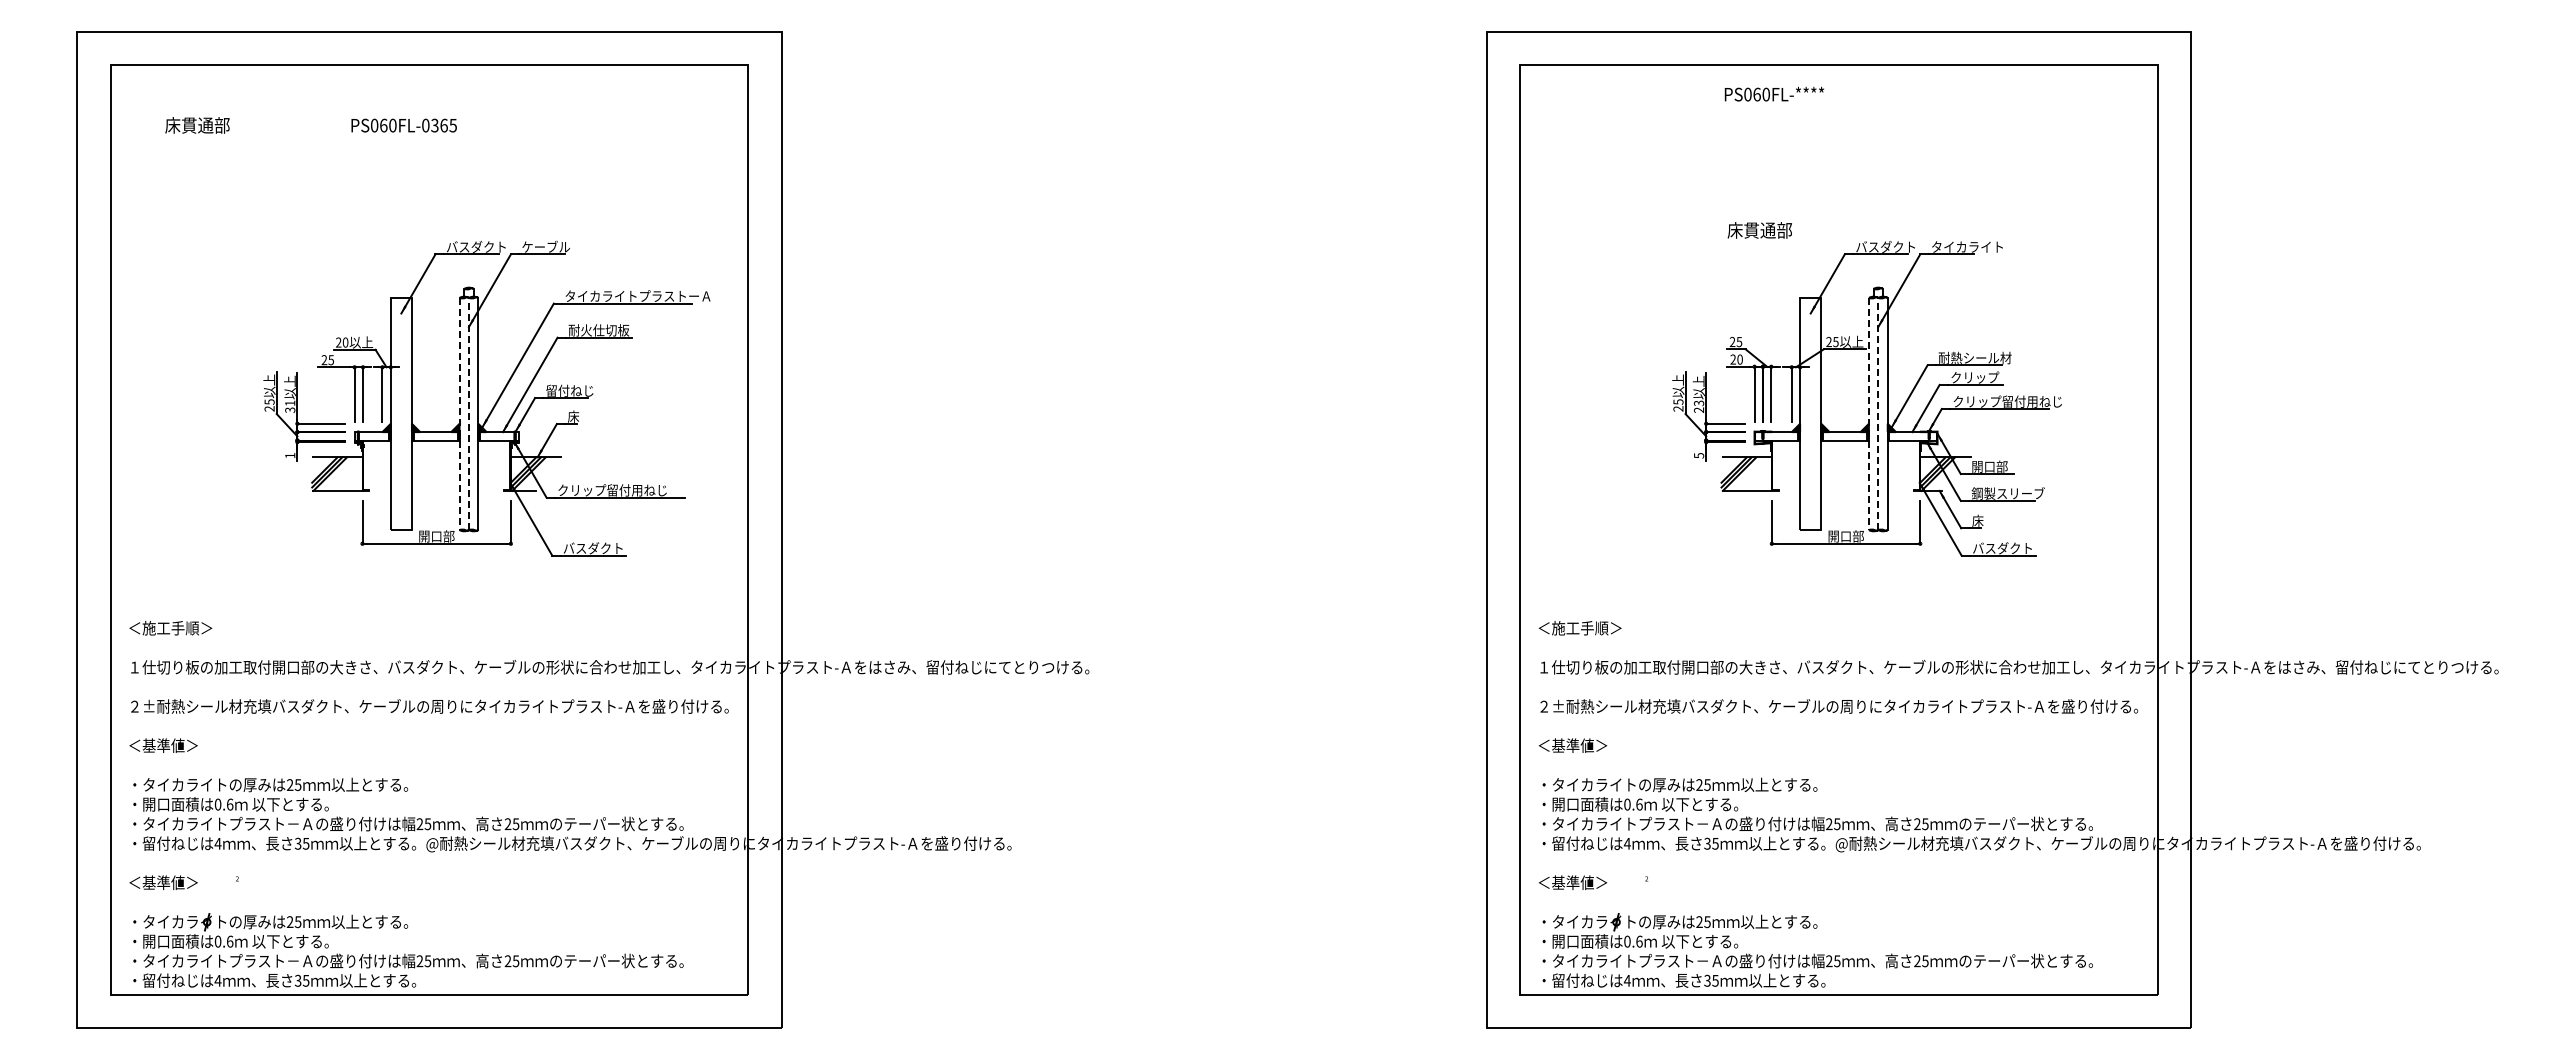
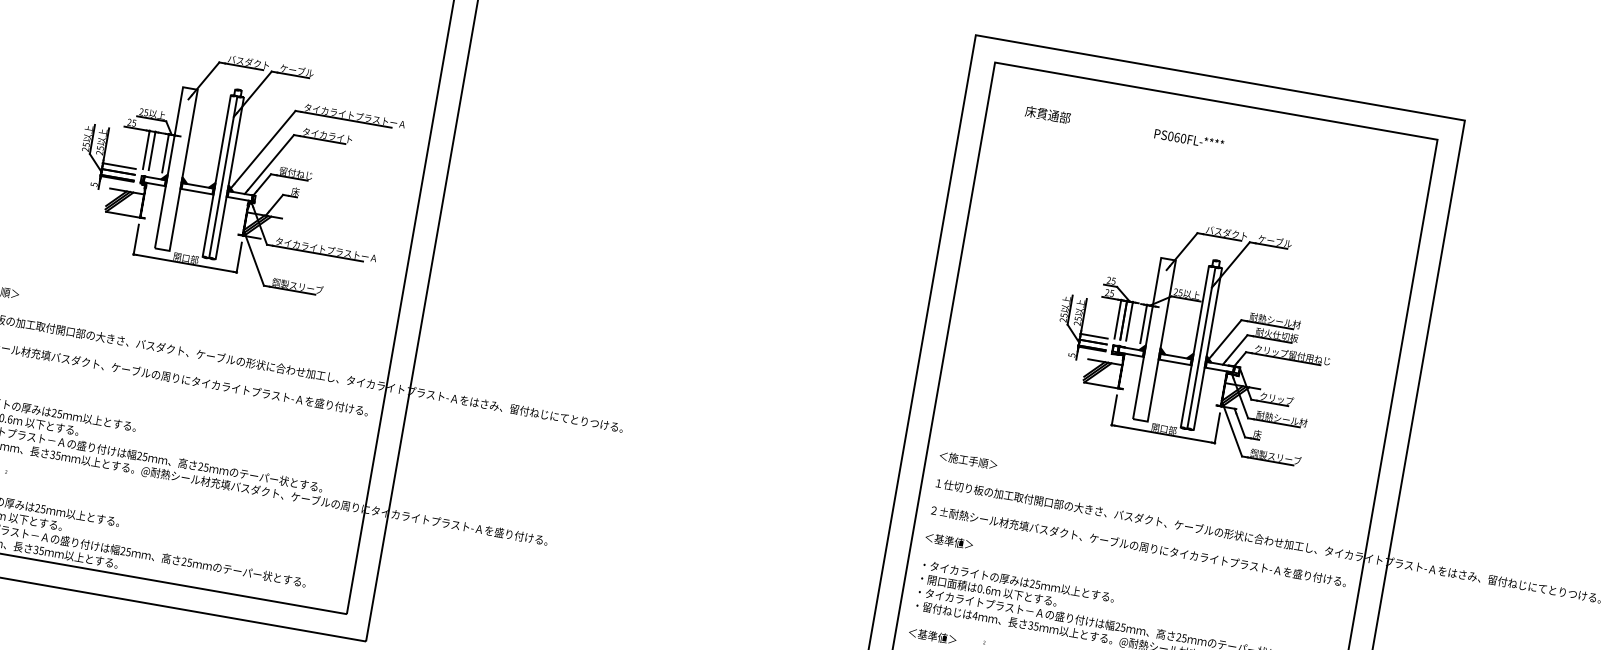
text: (1774, 93) -> (1189, 138), moved
text: (1759, 230) -> (1047, 114), moved
text: (1966, 246) -> (1282, 242), タイカライト -> ケーブル
text: (604, 330) -> (327, 135), 耐火仕切板 -> タイカライト
text: (345, 342) -> (146, 112), 20 -> 25
text: (1739, 359) -> (1111, 293), 20 -> 25
text: (1980, 377) -> (1276, 335), クリップ -> 耐火仕切板
text: (1698, 402) -> (1077, 318), 23 -> 25
text: (290, 406) -> (100, 150), 31 -> 25
line: (468, 413) -> (223, 176), dashed -> solid
line: (1878, 413) -> (1201, 347), dashed -> solid
line: (459, 414) -> (216, 176), dashed -> solid
line: (1868, 414) -> (1194, 347), dashed -> solid
text: (290, 455) -> (94, 184), 1 -> 5
text: (1996, 466) -> (1277, 398), 開口部 -> クリップ
text: (630, 490) -> (326, 249), クリップ留付用ねじ -> タイカライトプラストーＡ
text: (2007, 493) -> (1281, 418), 鋼製スリーブ -> 耐熱シール材
text: (599, 548) -> (297, 286), バスダクト -> 鋼製スリーブ
text: (2008, 548) -> (1275, 457), バスダクト -> 鋼製スリーブ

